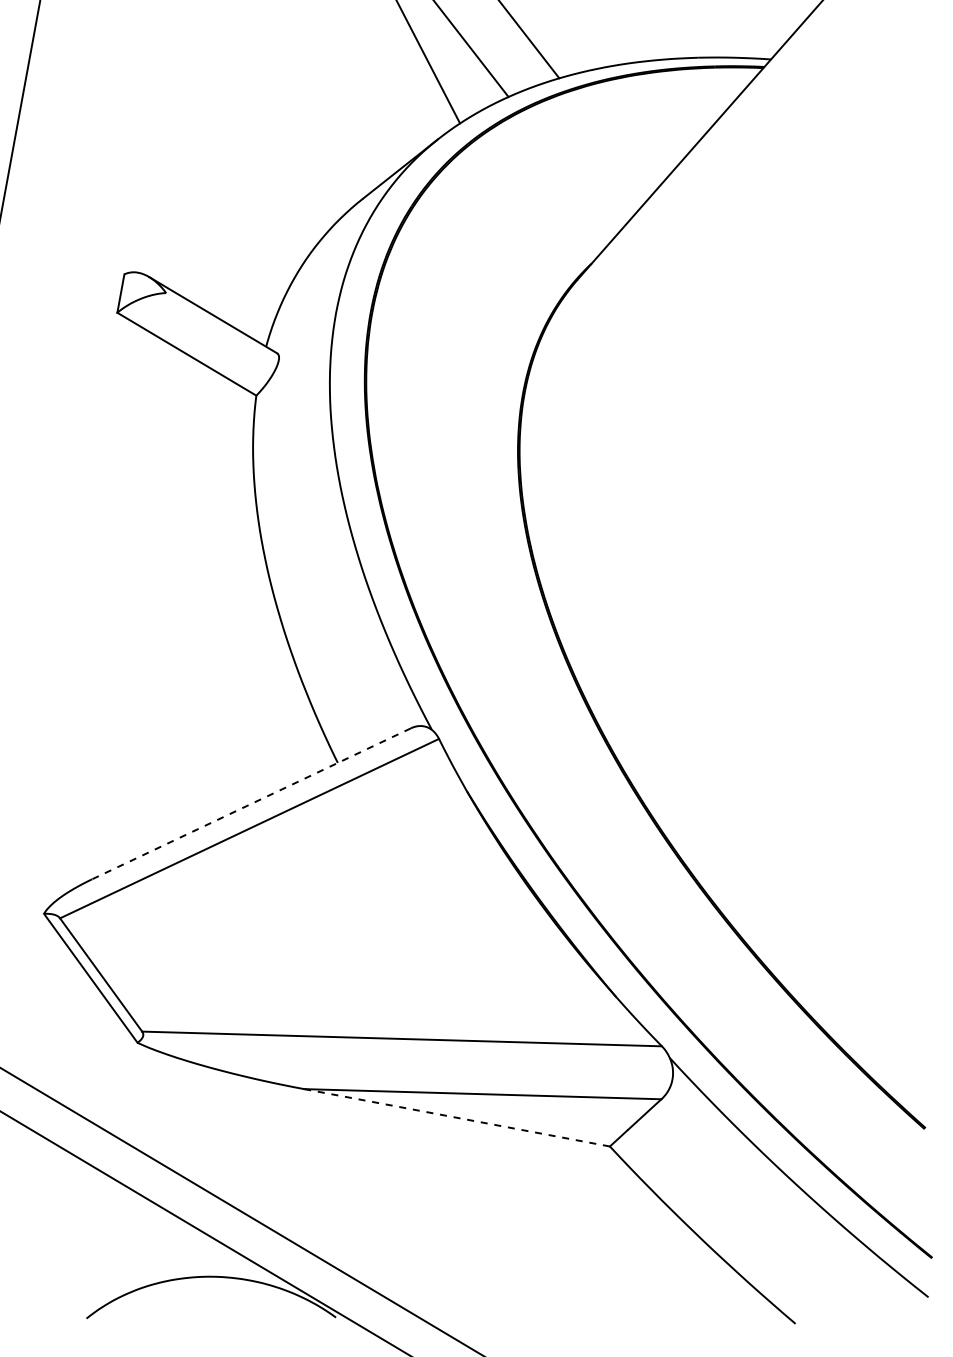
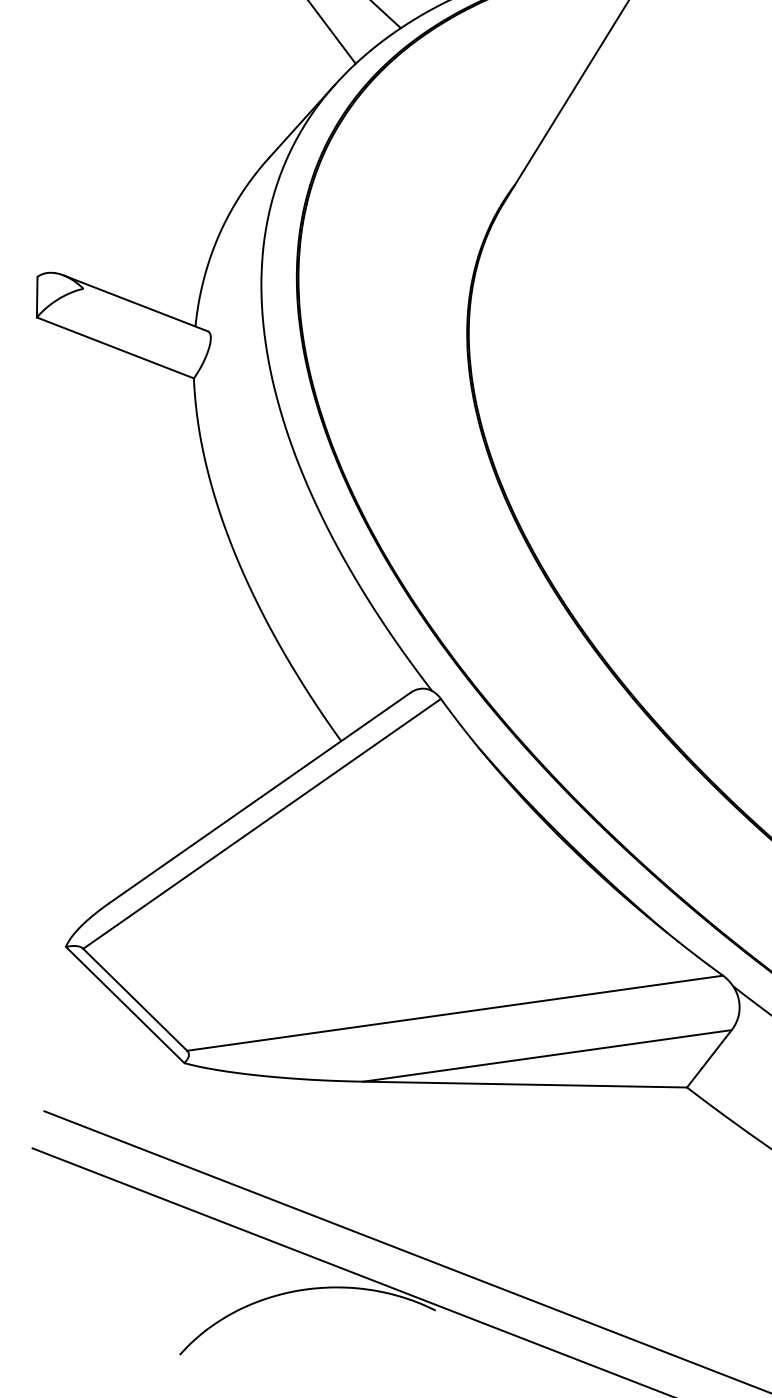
line: (251, 804) -> (259, 798), dashed -> solid
line: (457, 1117) -> (525, 1084), dashed -> solid

